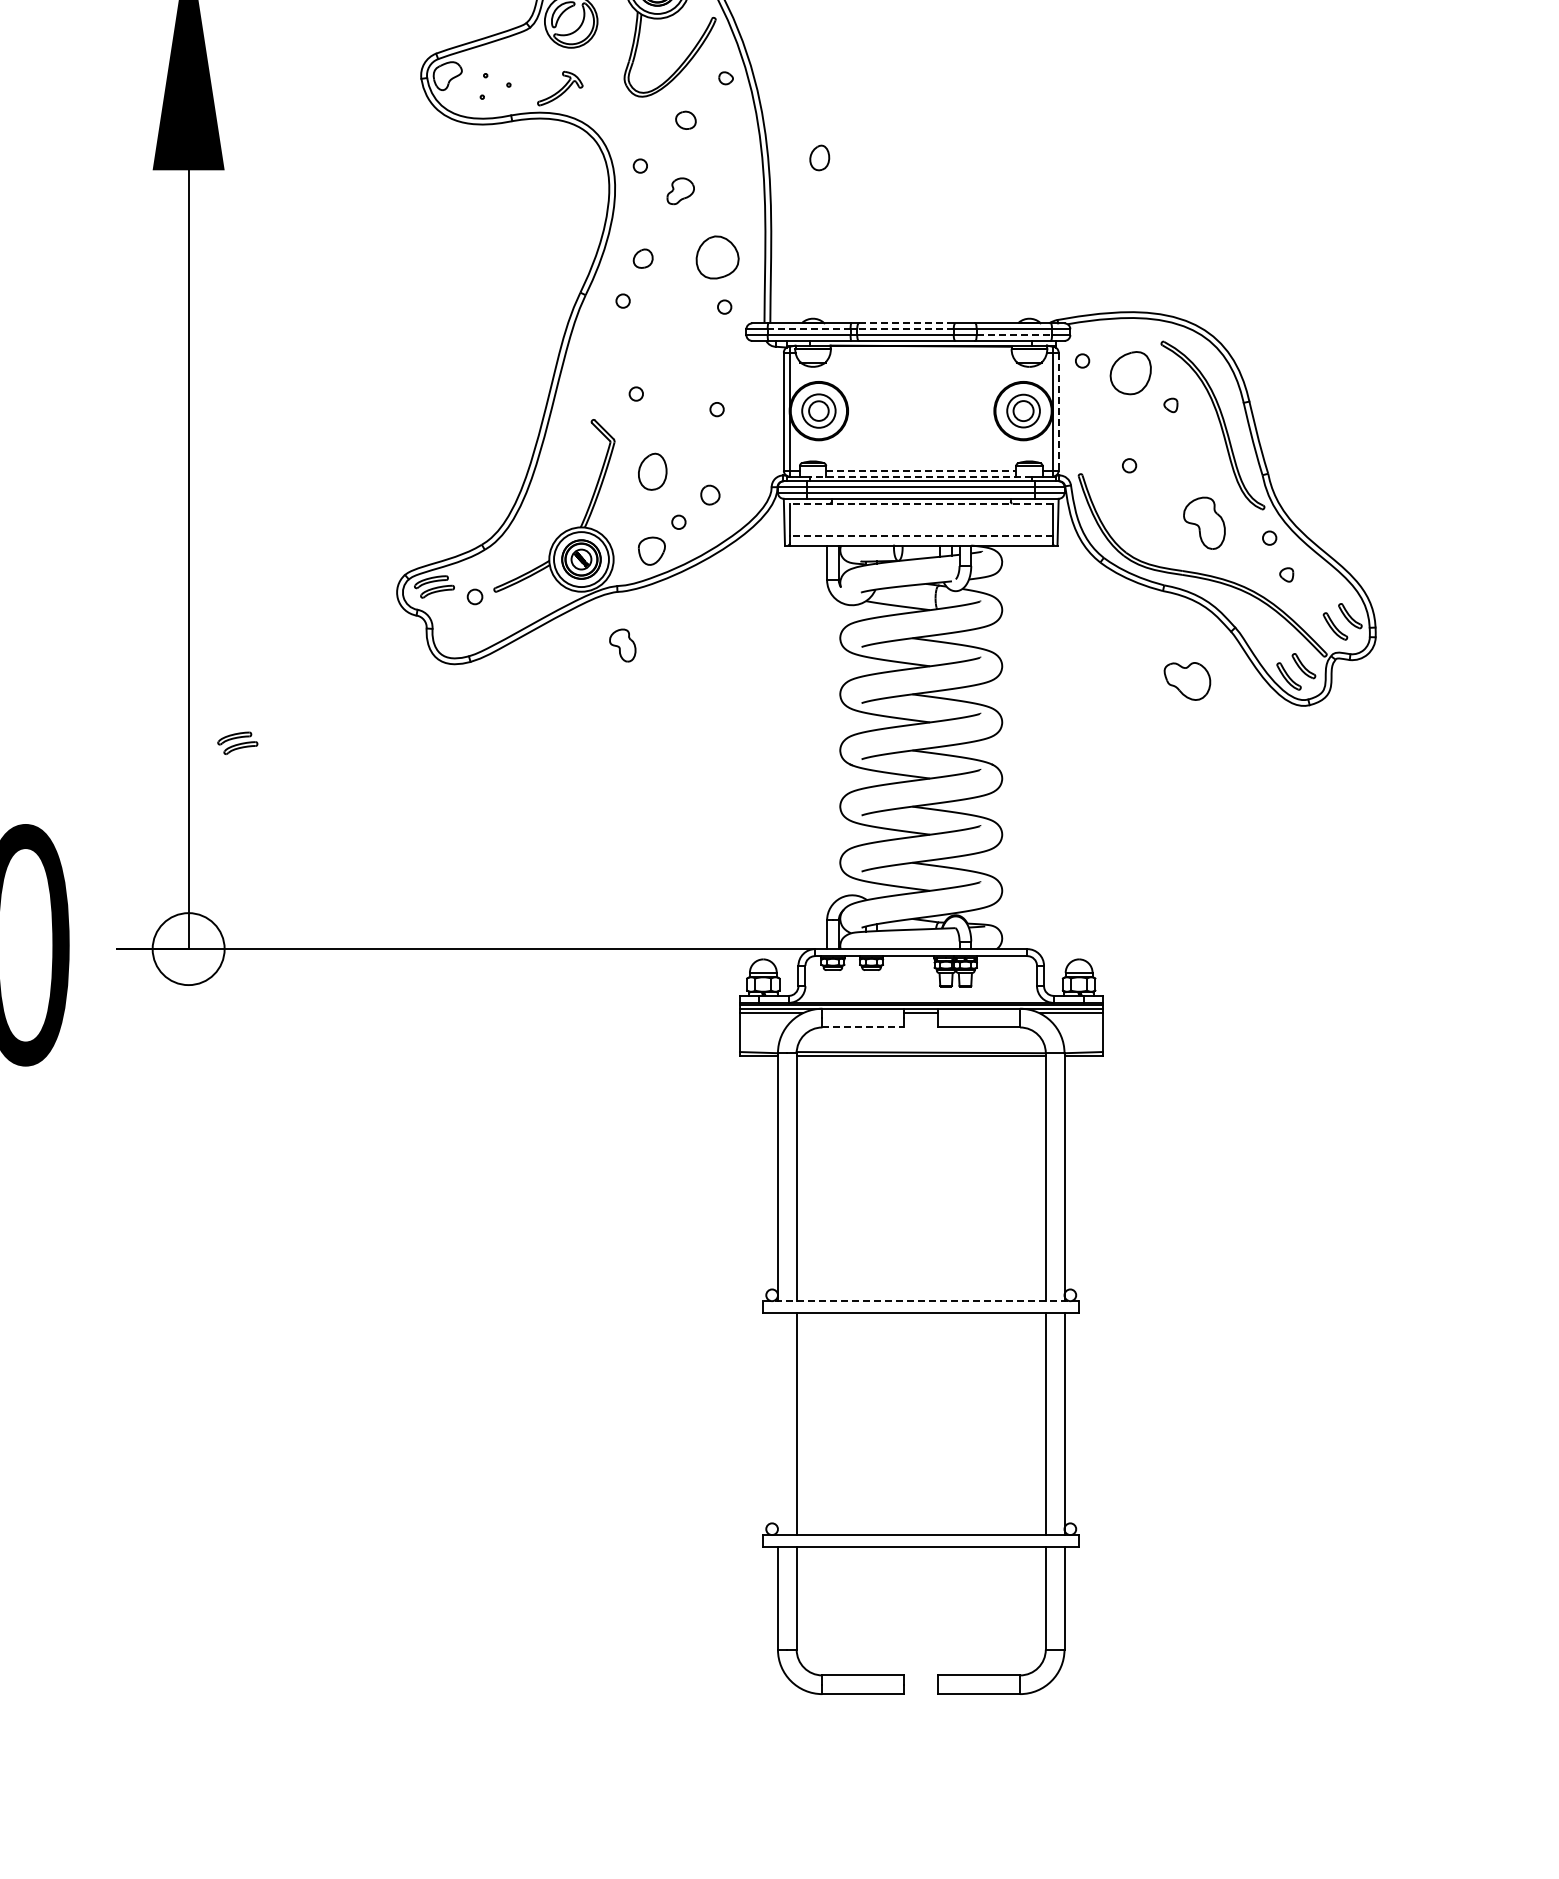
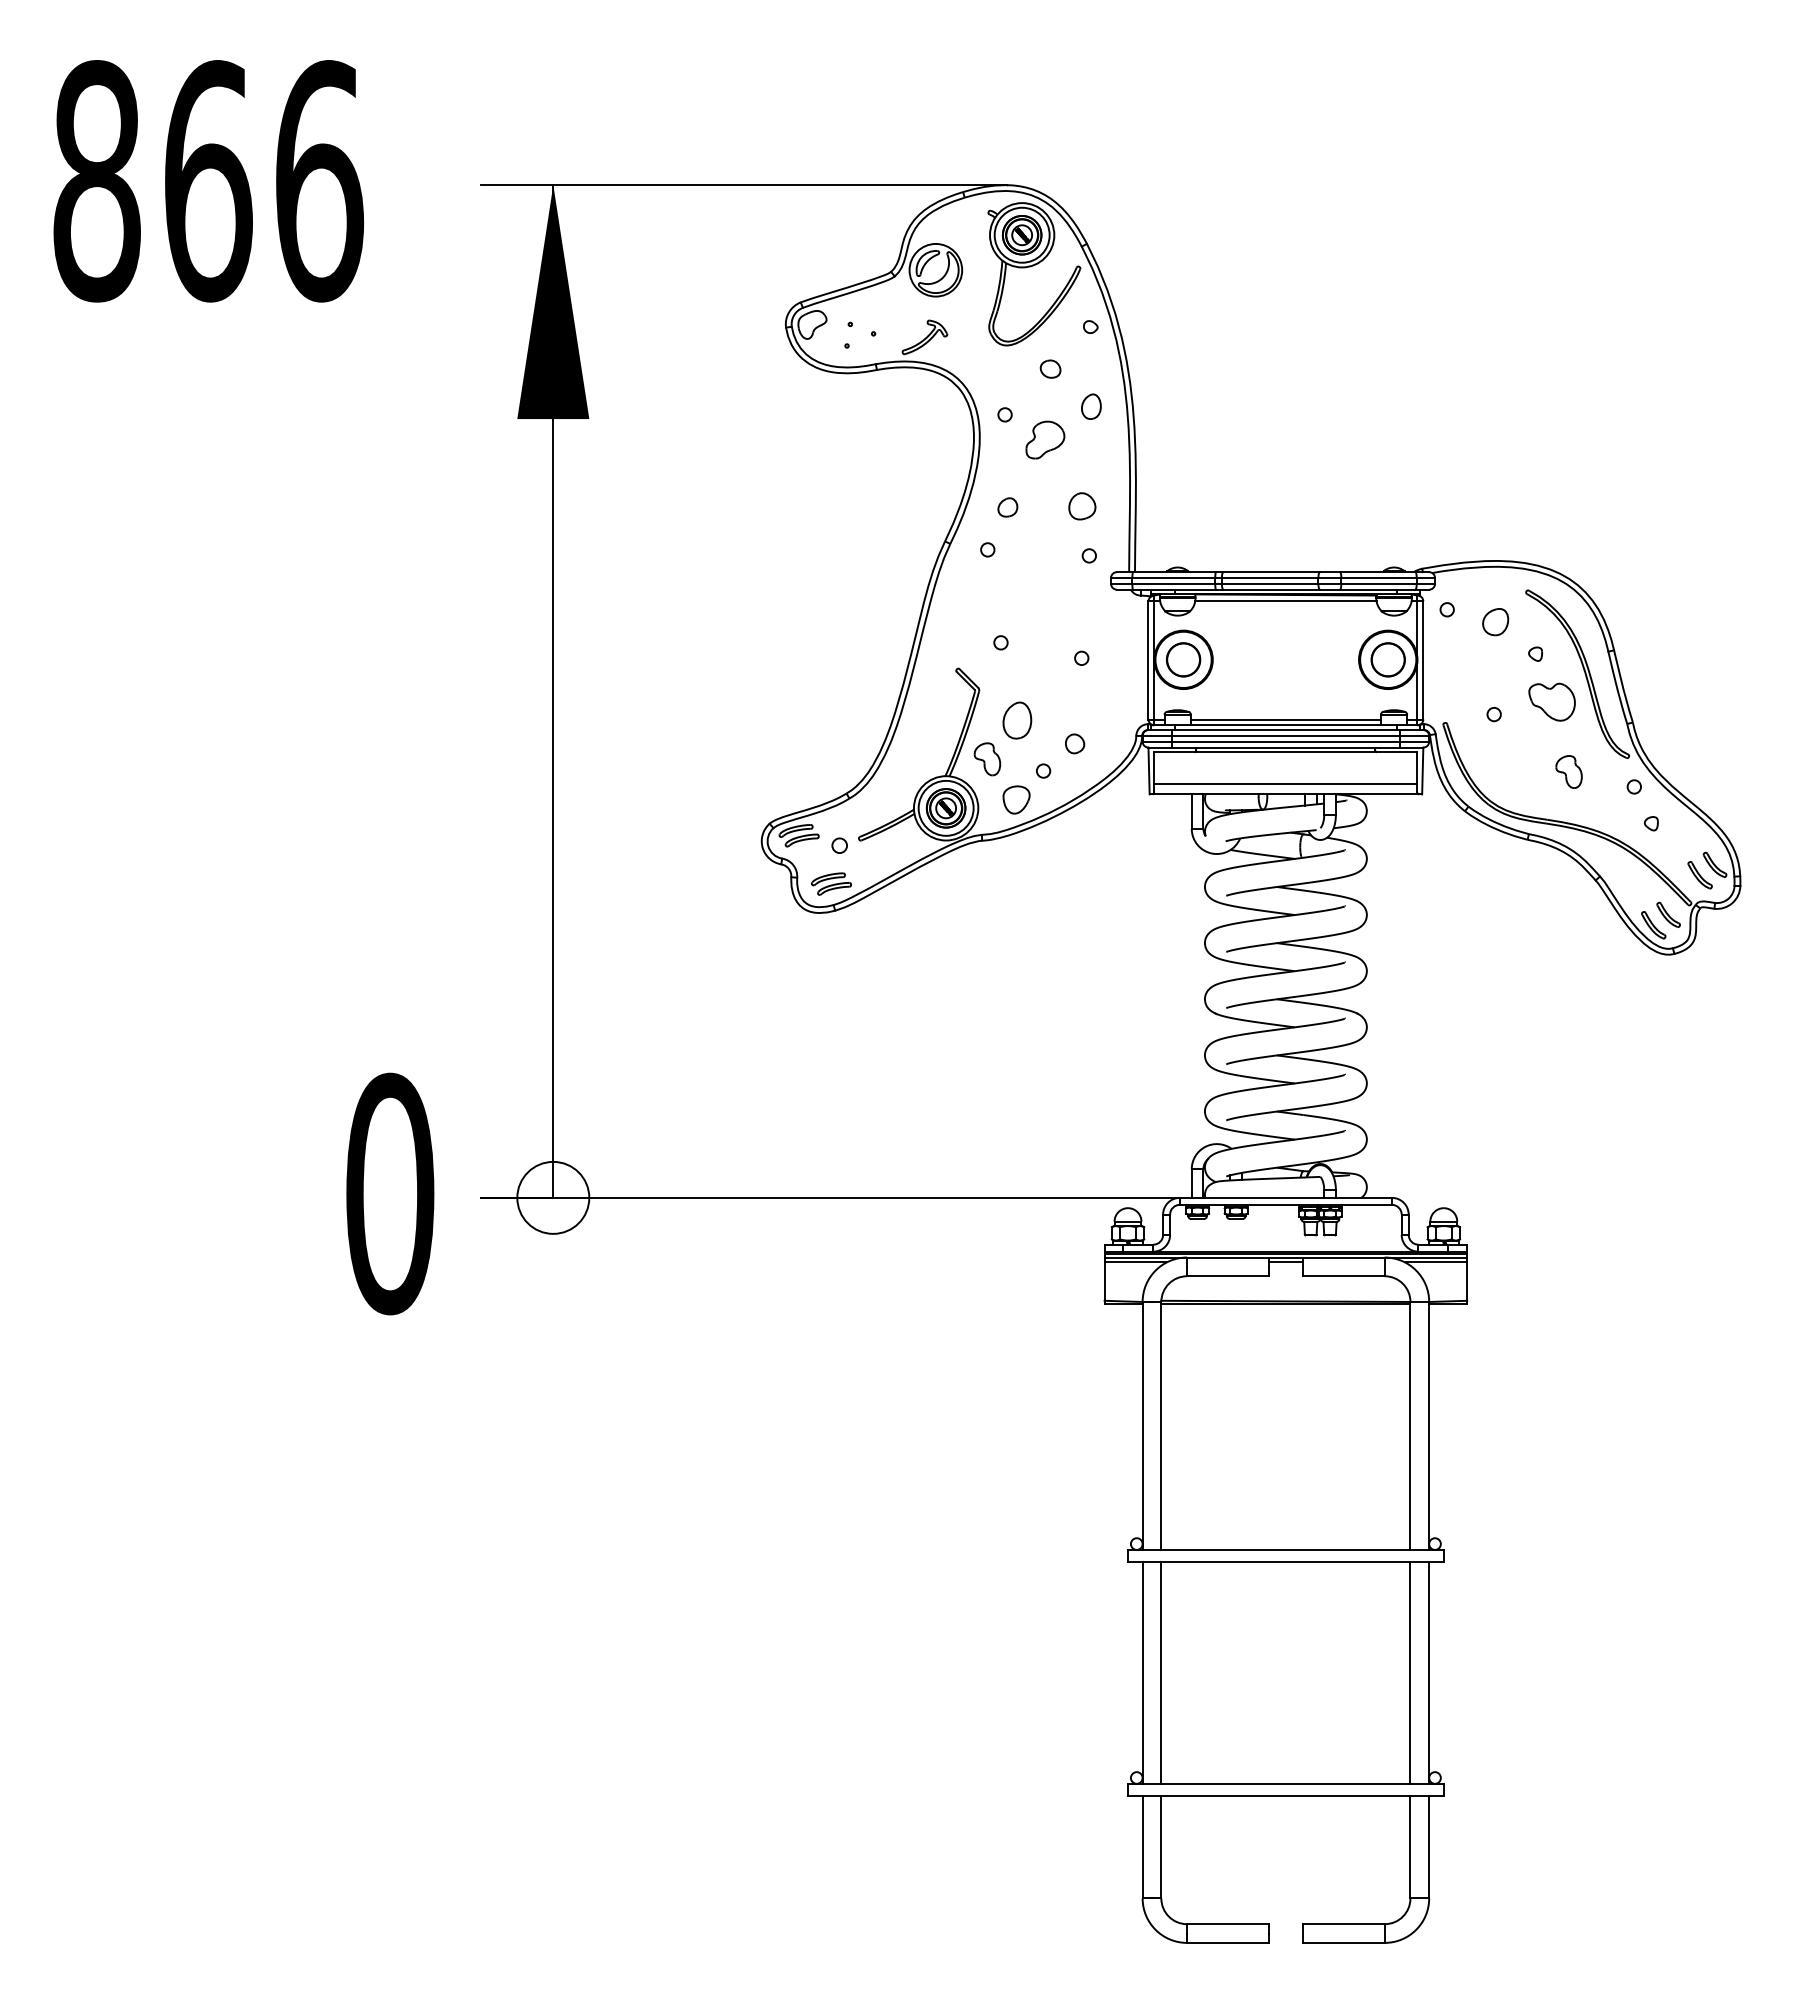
part: (819, 157) -> (1091, 406), moved
part: (680, 190) -> (1045, 439), size x1.43
part: (717, 257) -> (1082, 506), size x0.62
line: (907, 323) -> (1272, 572), dashed -> solid
line: (808, 329) -> (1173, 578), dashed -> solid
line: (904, 329) -> (1269, 578), dashed -> solid
line: (1014, 334) -> (1379, 583), dashed -> solid
line: (920, 352) -> (1285, 601), added
part: (1130, 373) -> (1495, 622), size x0.62
circle: (818, 410) -> (1183, 659), size x1.67
circle: (1022, 410) -> (1387, 659), size x1.67
line: (1058, 411) -> (1423, 660), dashed -> solid
line: (921, 470) -> (1286, 719), dashed -> solid
line: (920, 476) -> (1285, 725), dashed -> solid
line: (920, 503) -> (1285, 752), dashed -> solid
part: (1203, 522) -> (1568, 771), size x0.62
line: (920, 535) -> (1285, 784), dashed -> solid
part: (622, 645) -> (987, 759), moved
part: (1186, 680) -> (1551, 701), moved
part: (237, 742) -> (831, 883), moved
line: (863, 1027) -> (1228, 1276), dashed -> solid
line: (920, 1300) -> (1285, 1549), dashed -> solid
line: (777, 1423) -> (1142, 1672), added

